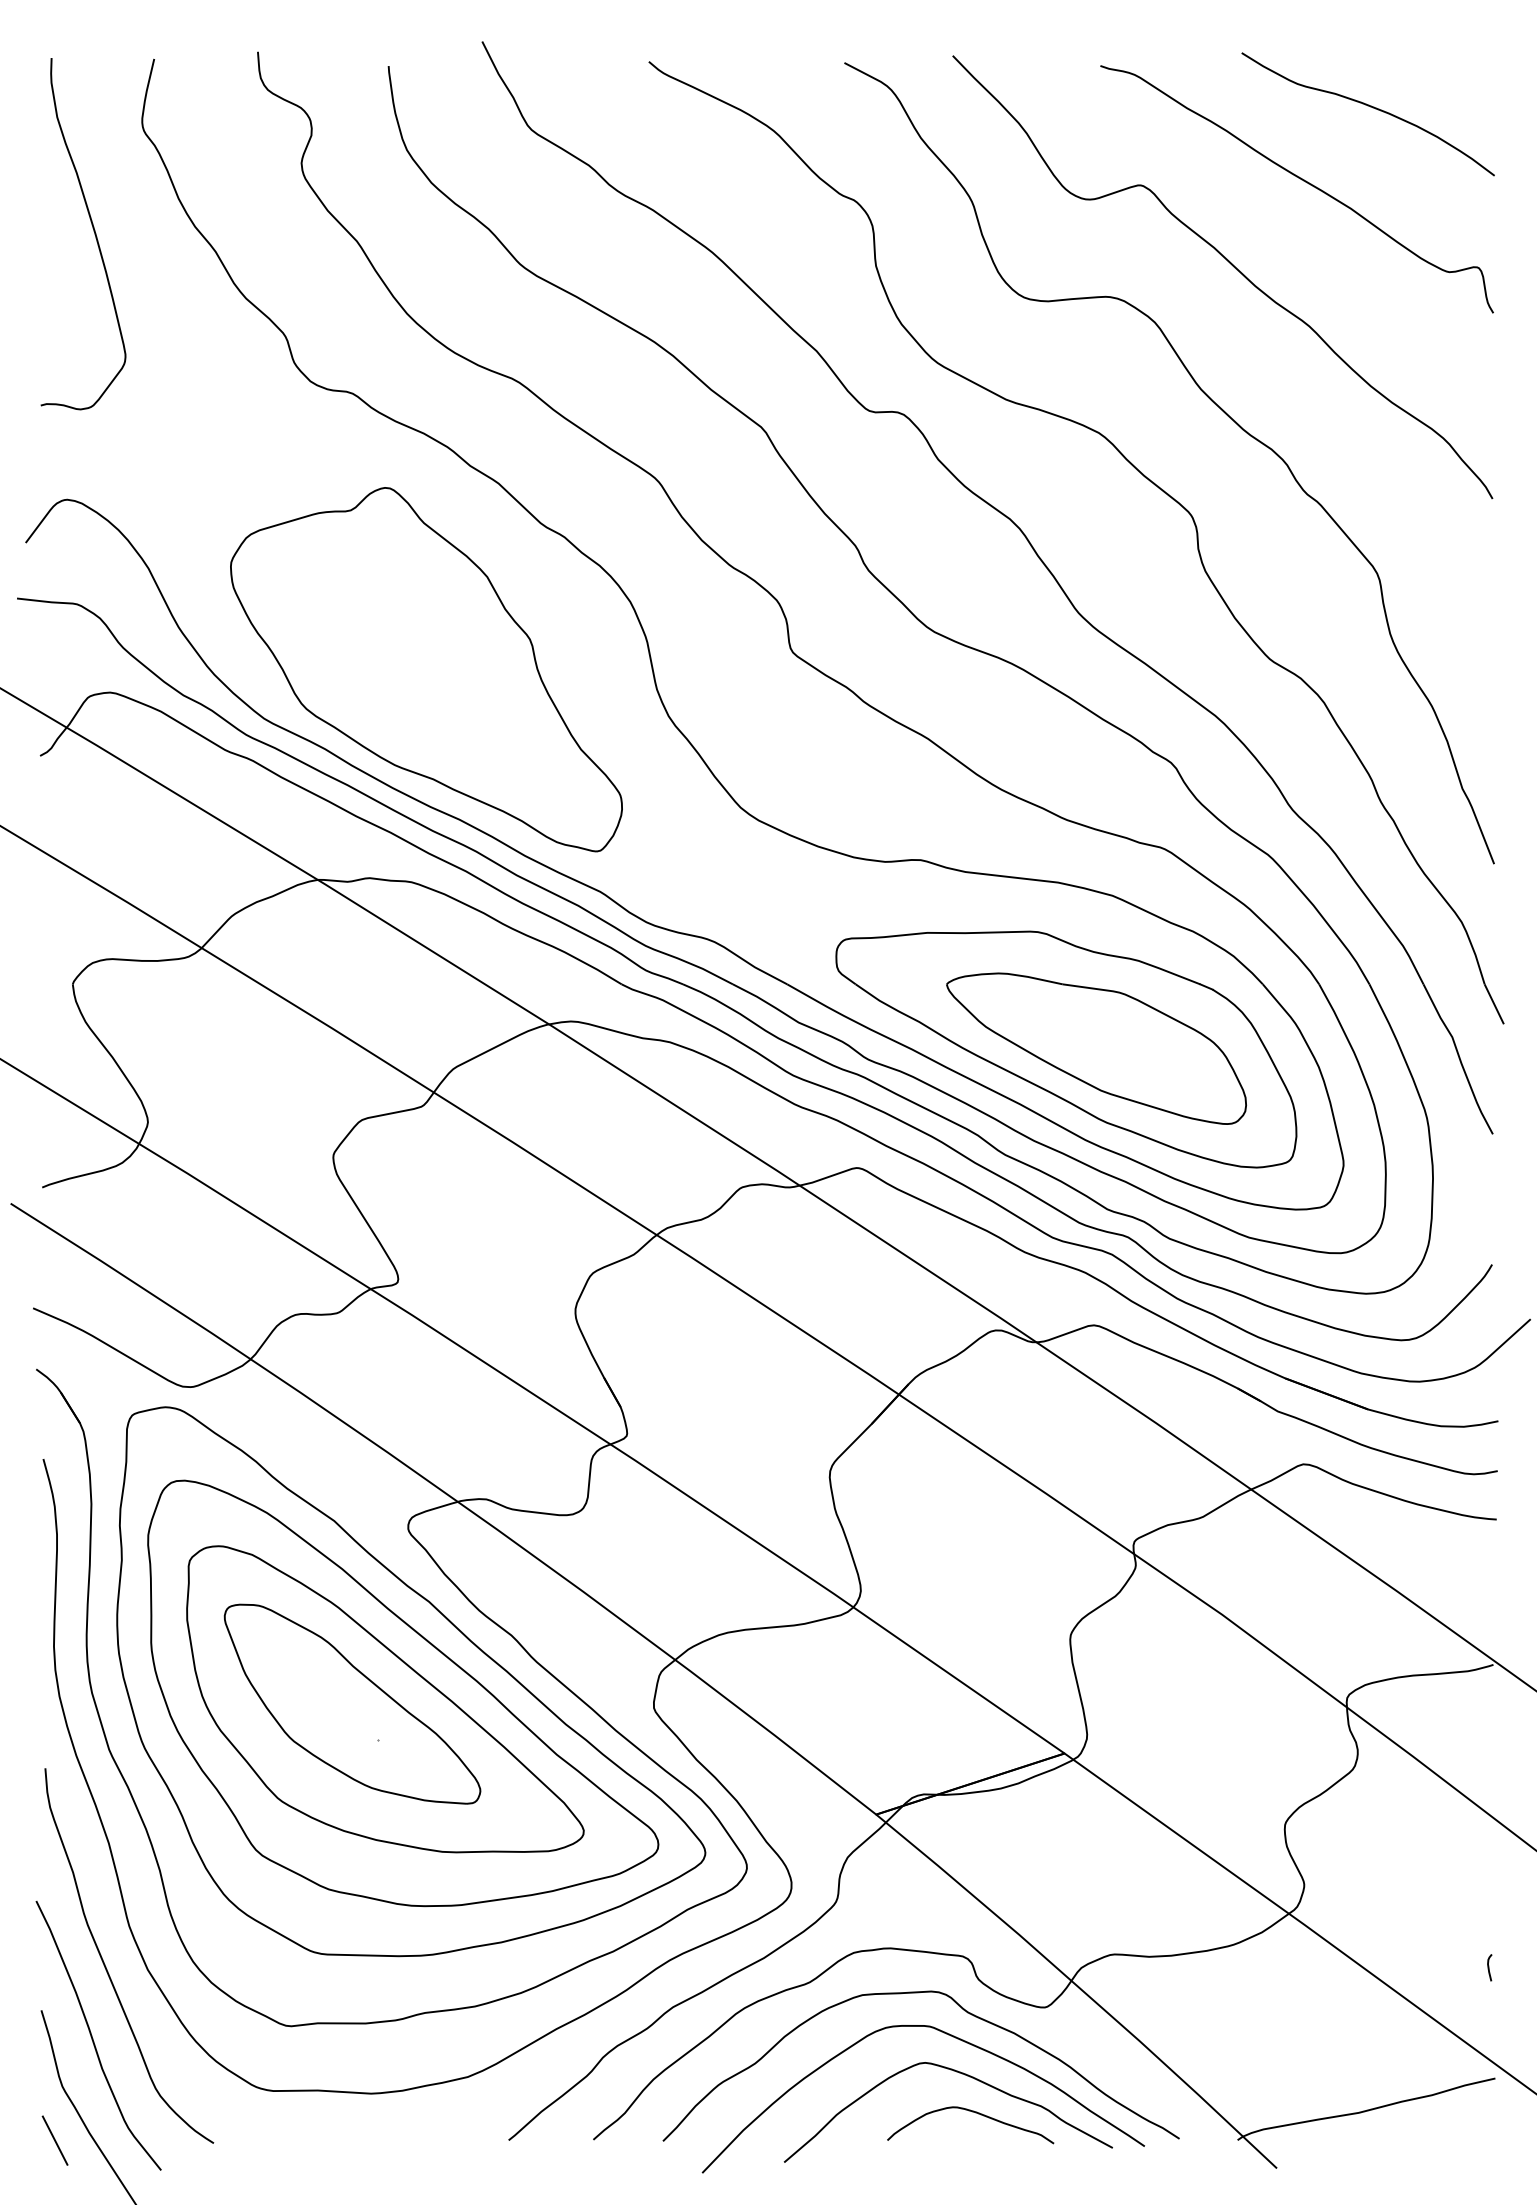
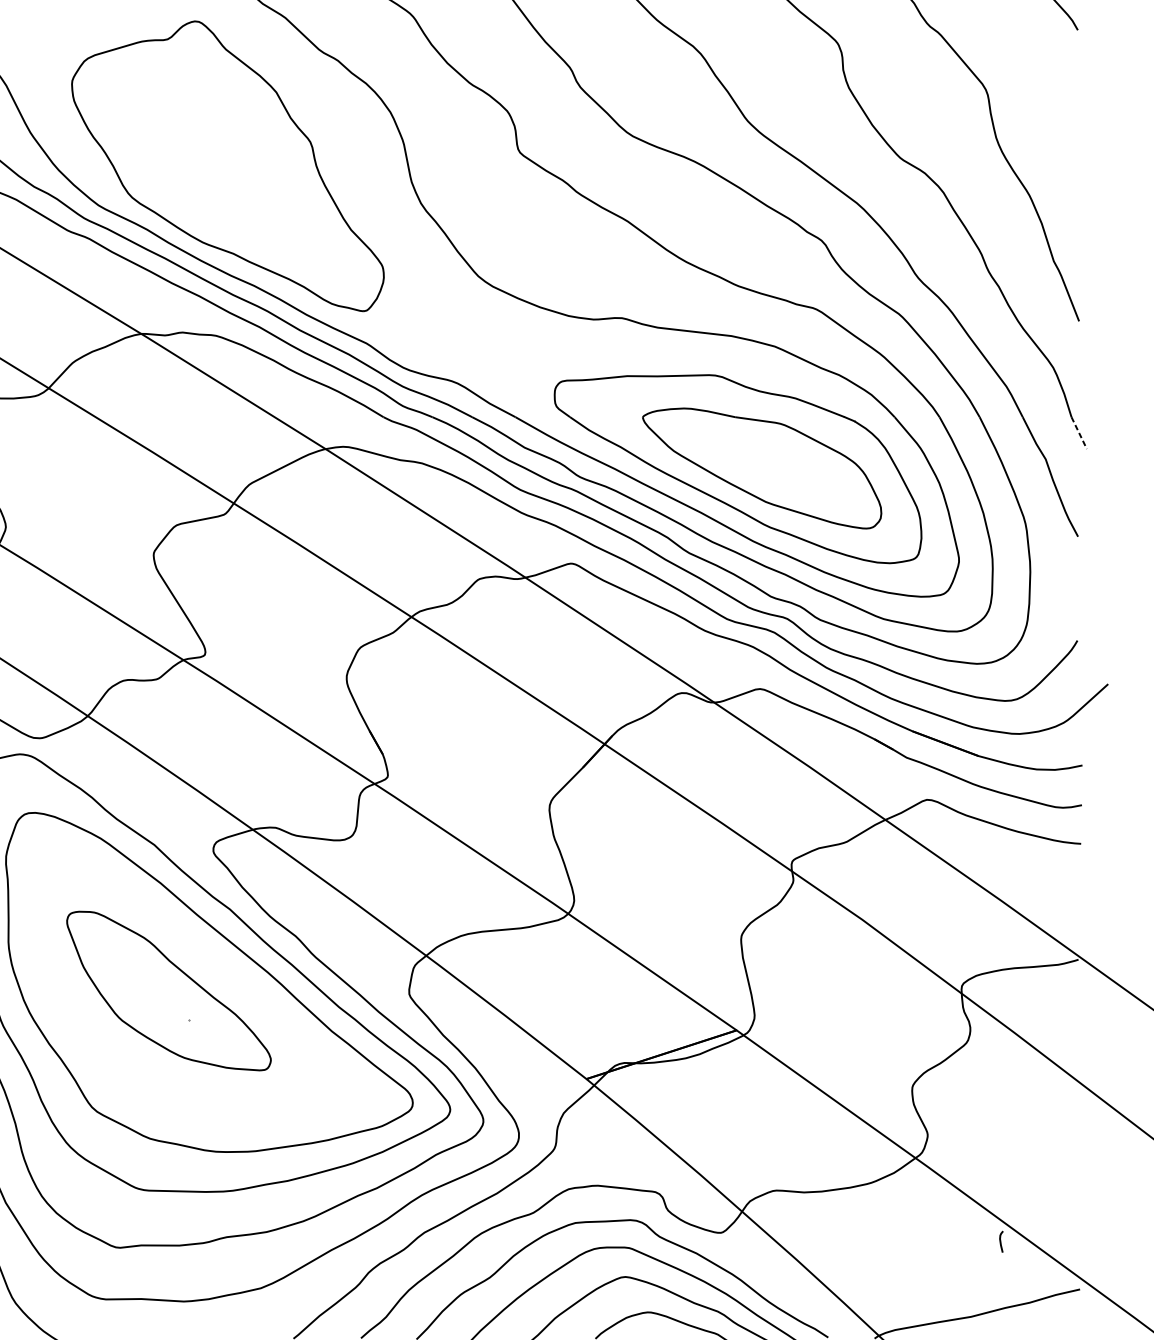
line: (1494, 1004) -> (1079, 433), solid -> dashed
part: (385, 1699) -> (195, 987), removed
curve: (1489, 1967) -> (1001, 1241), moved

